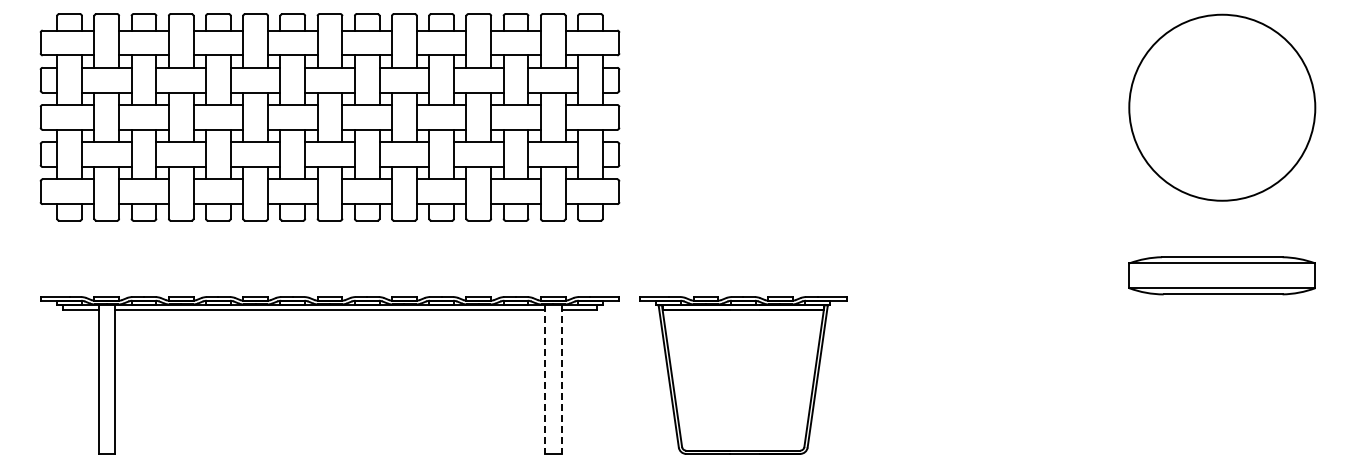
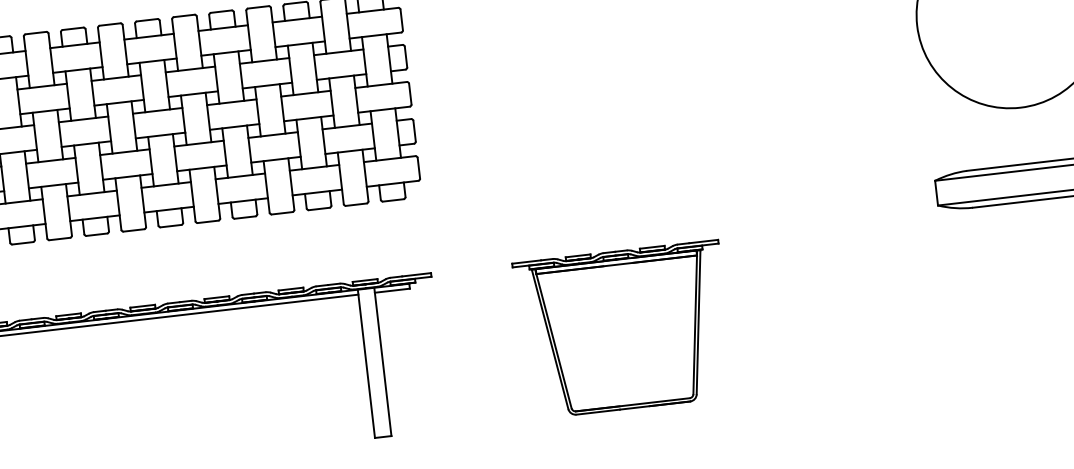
part: (743, 375) -> (624, 329), moved
line: (544, 380) -> (366, 364), dashed -> solid
line: (561, 380) -> (382, 362), dashed -> solid

